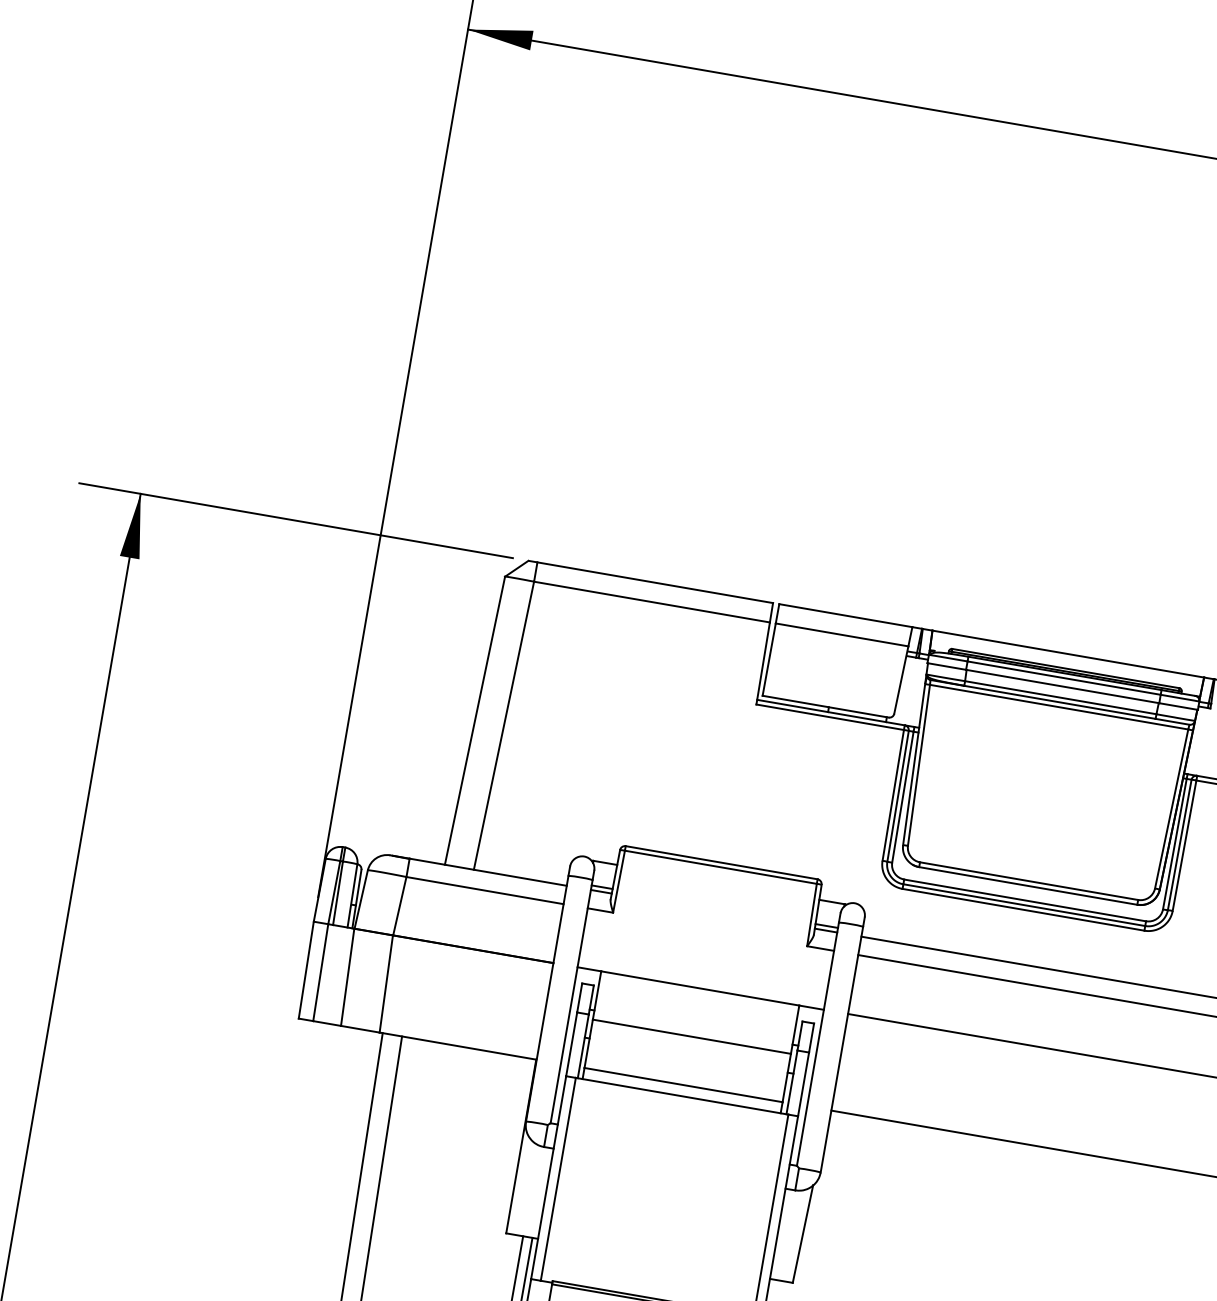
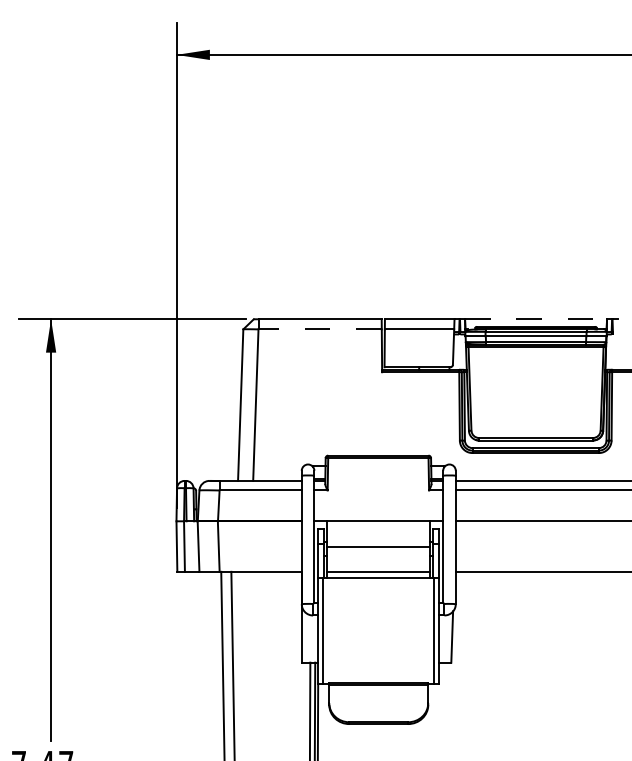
line: (652, 602) -> (320, 329), solid -> dashed
line: (1069, 654) -> (536, 319), solid -> dashed

